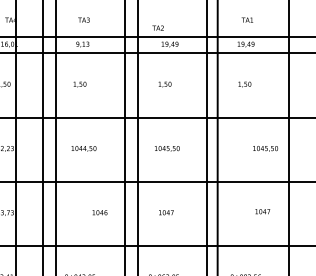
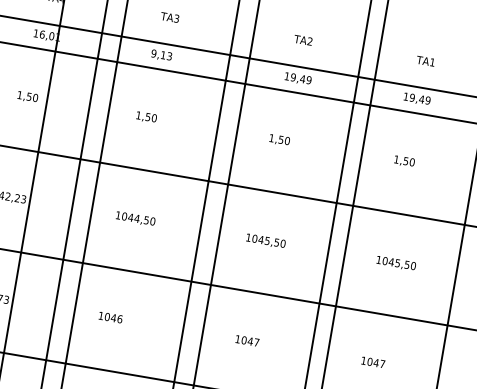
text: (157, 27) -> (302, 39), moved
text: (265, 148) -> (396, 262), moved
text: (262, 211) -> (372, 362), moved
text: (99, 212) -> (109, 317), moved

